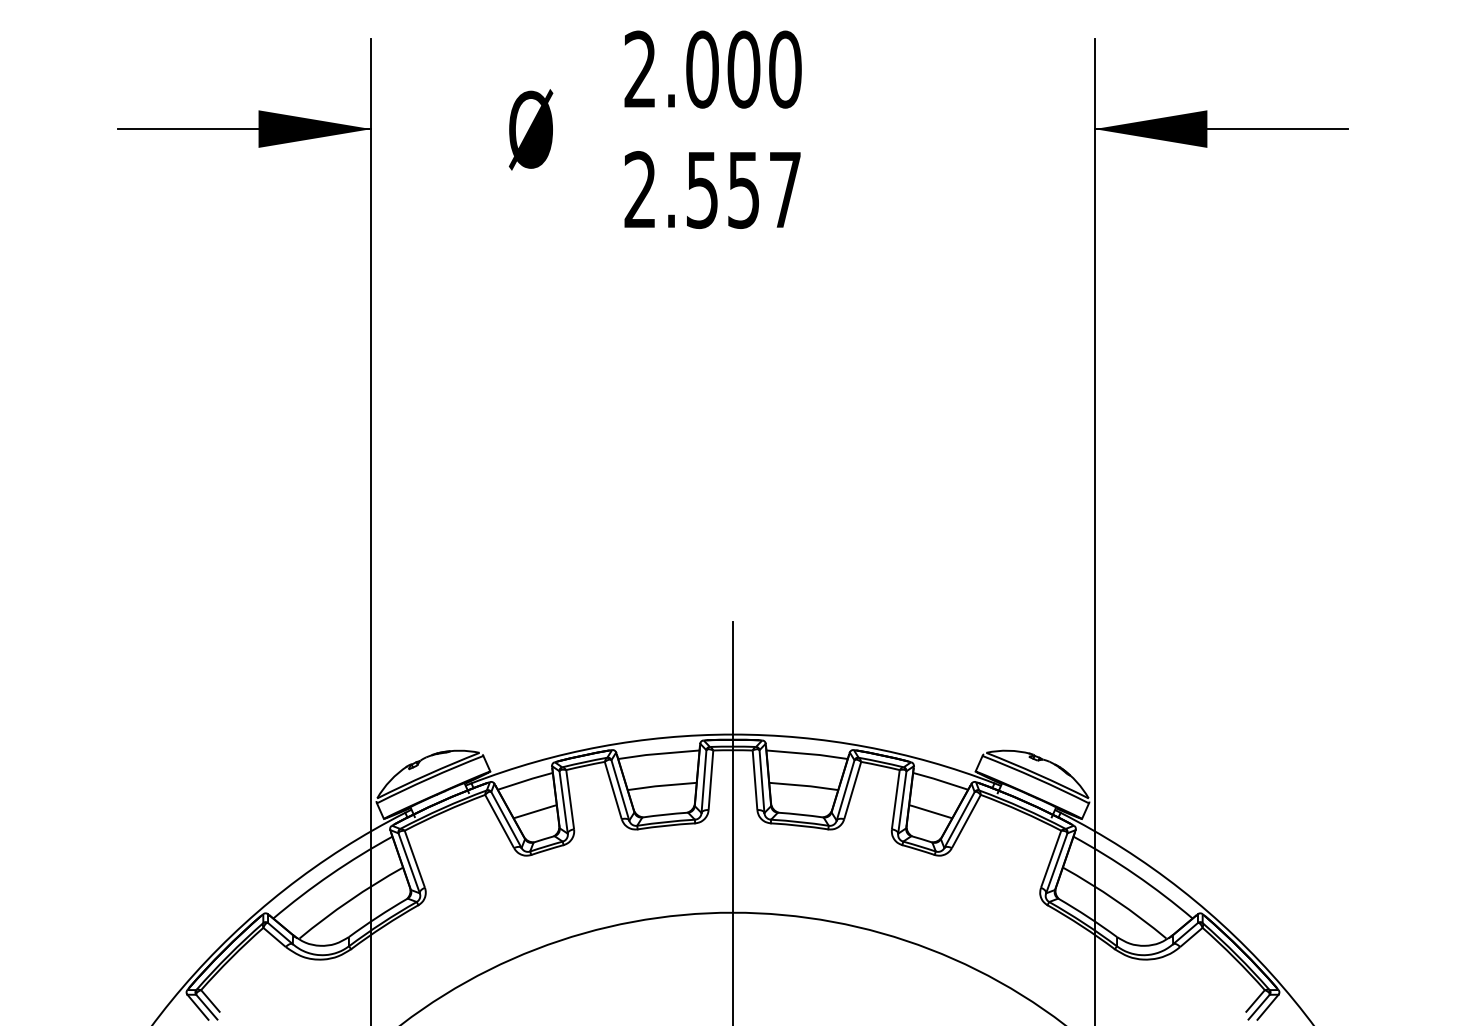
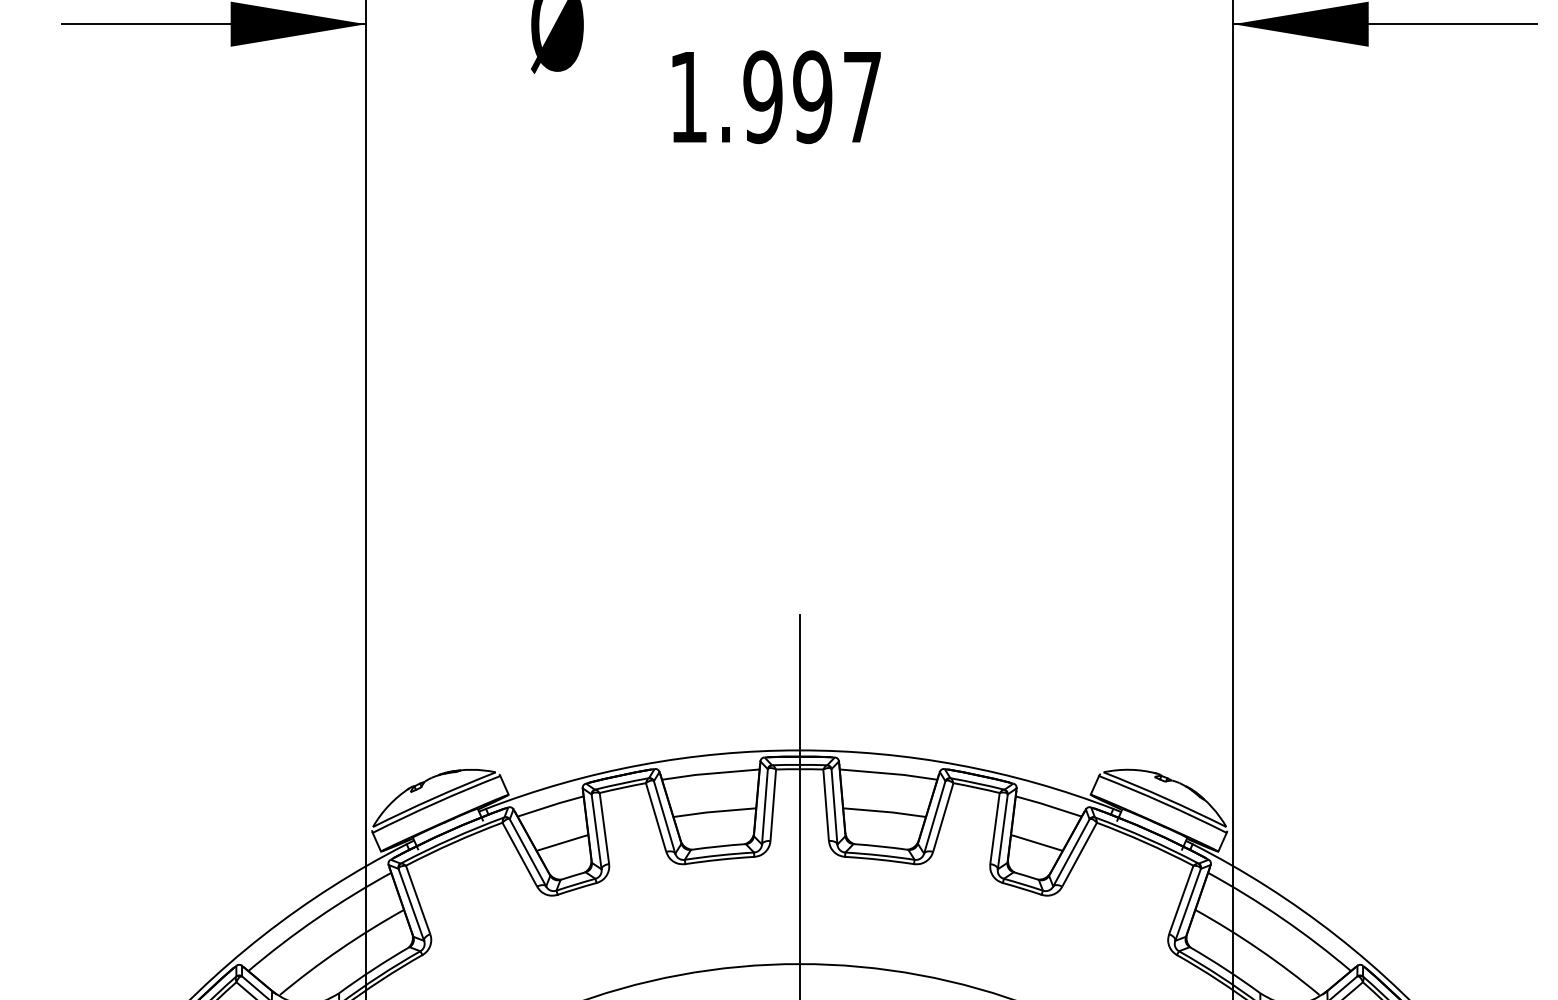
text: (692, 189) -> (751, 96), 2.557 -> 1.997

